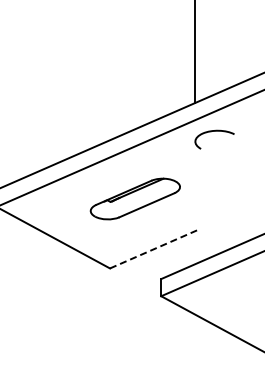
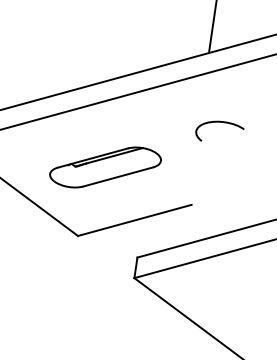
curve: (211, 132) -> (217, 123), moved
part: (134, 198) -> (104, 166), moved
line: (154, 248) -> (134, 219), dashed -> solid

